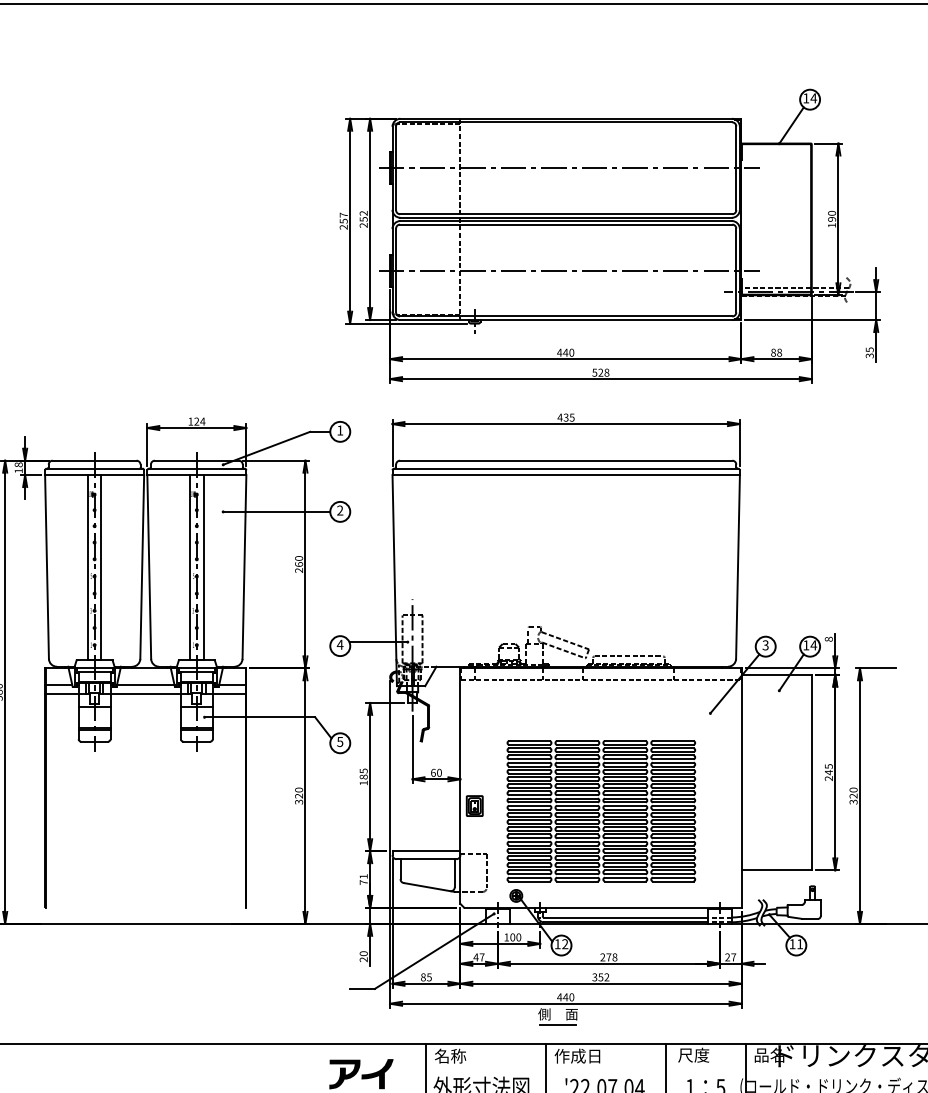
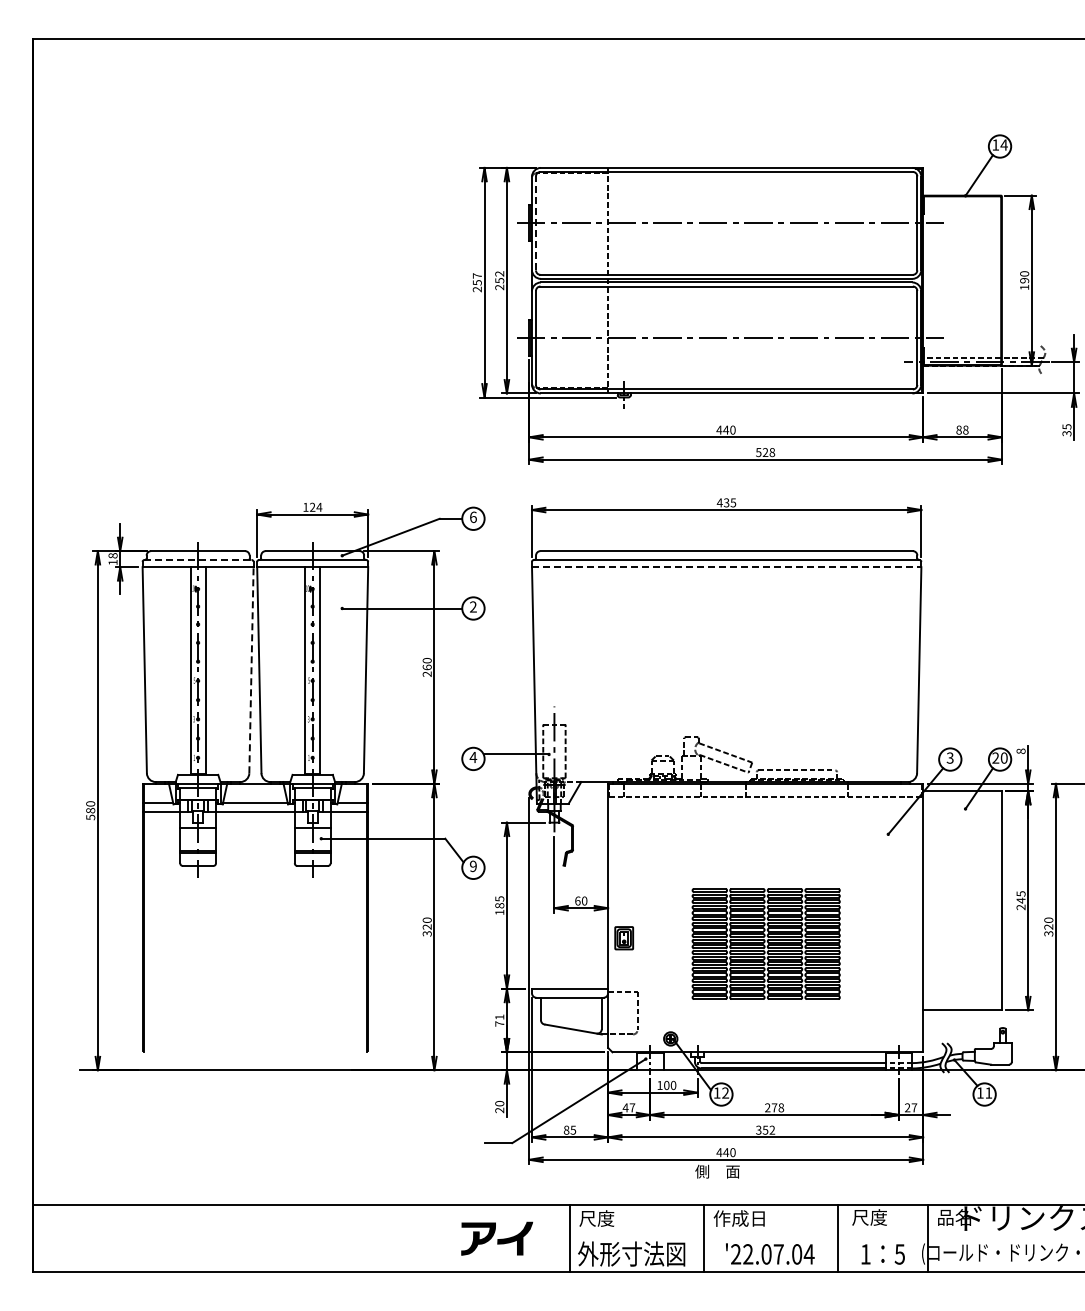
line: (396, 168) -> (536, 223), solid -> dashed
text: (340, 430) -> (473, 517), 1 -> 6
line: (94, 469) -> (198, 560), solid -> dashed
line: (566, 475) -> (726, 567), solid -> dashed
line: (142, 566) -> (251, 669), solid -> dashed
text: (809, 644) -> (999, 757), 14 -> 20
text: (339, 741) -> (472, 865), 5 -> 9
part: (601, 810) -> (766, 943), size x0.7
line: (558, 1024) -> (717, 1183), removed
text: (450, 1056) -> (596, 1218), 名称 -> 尺度

